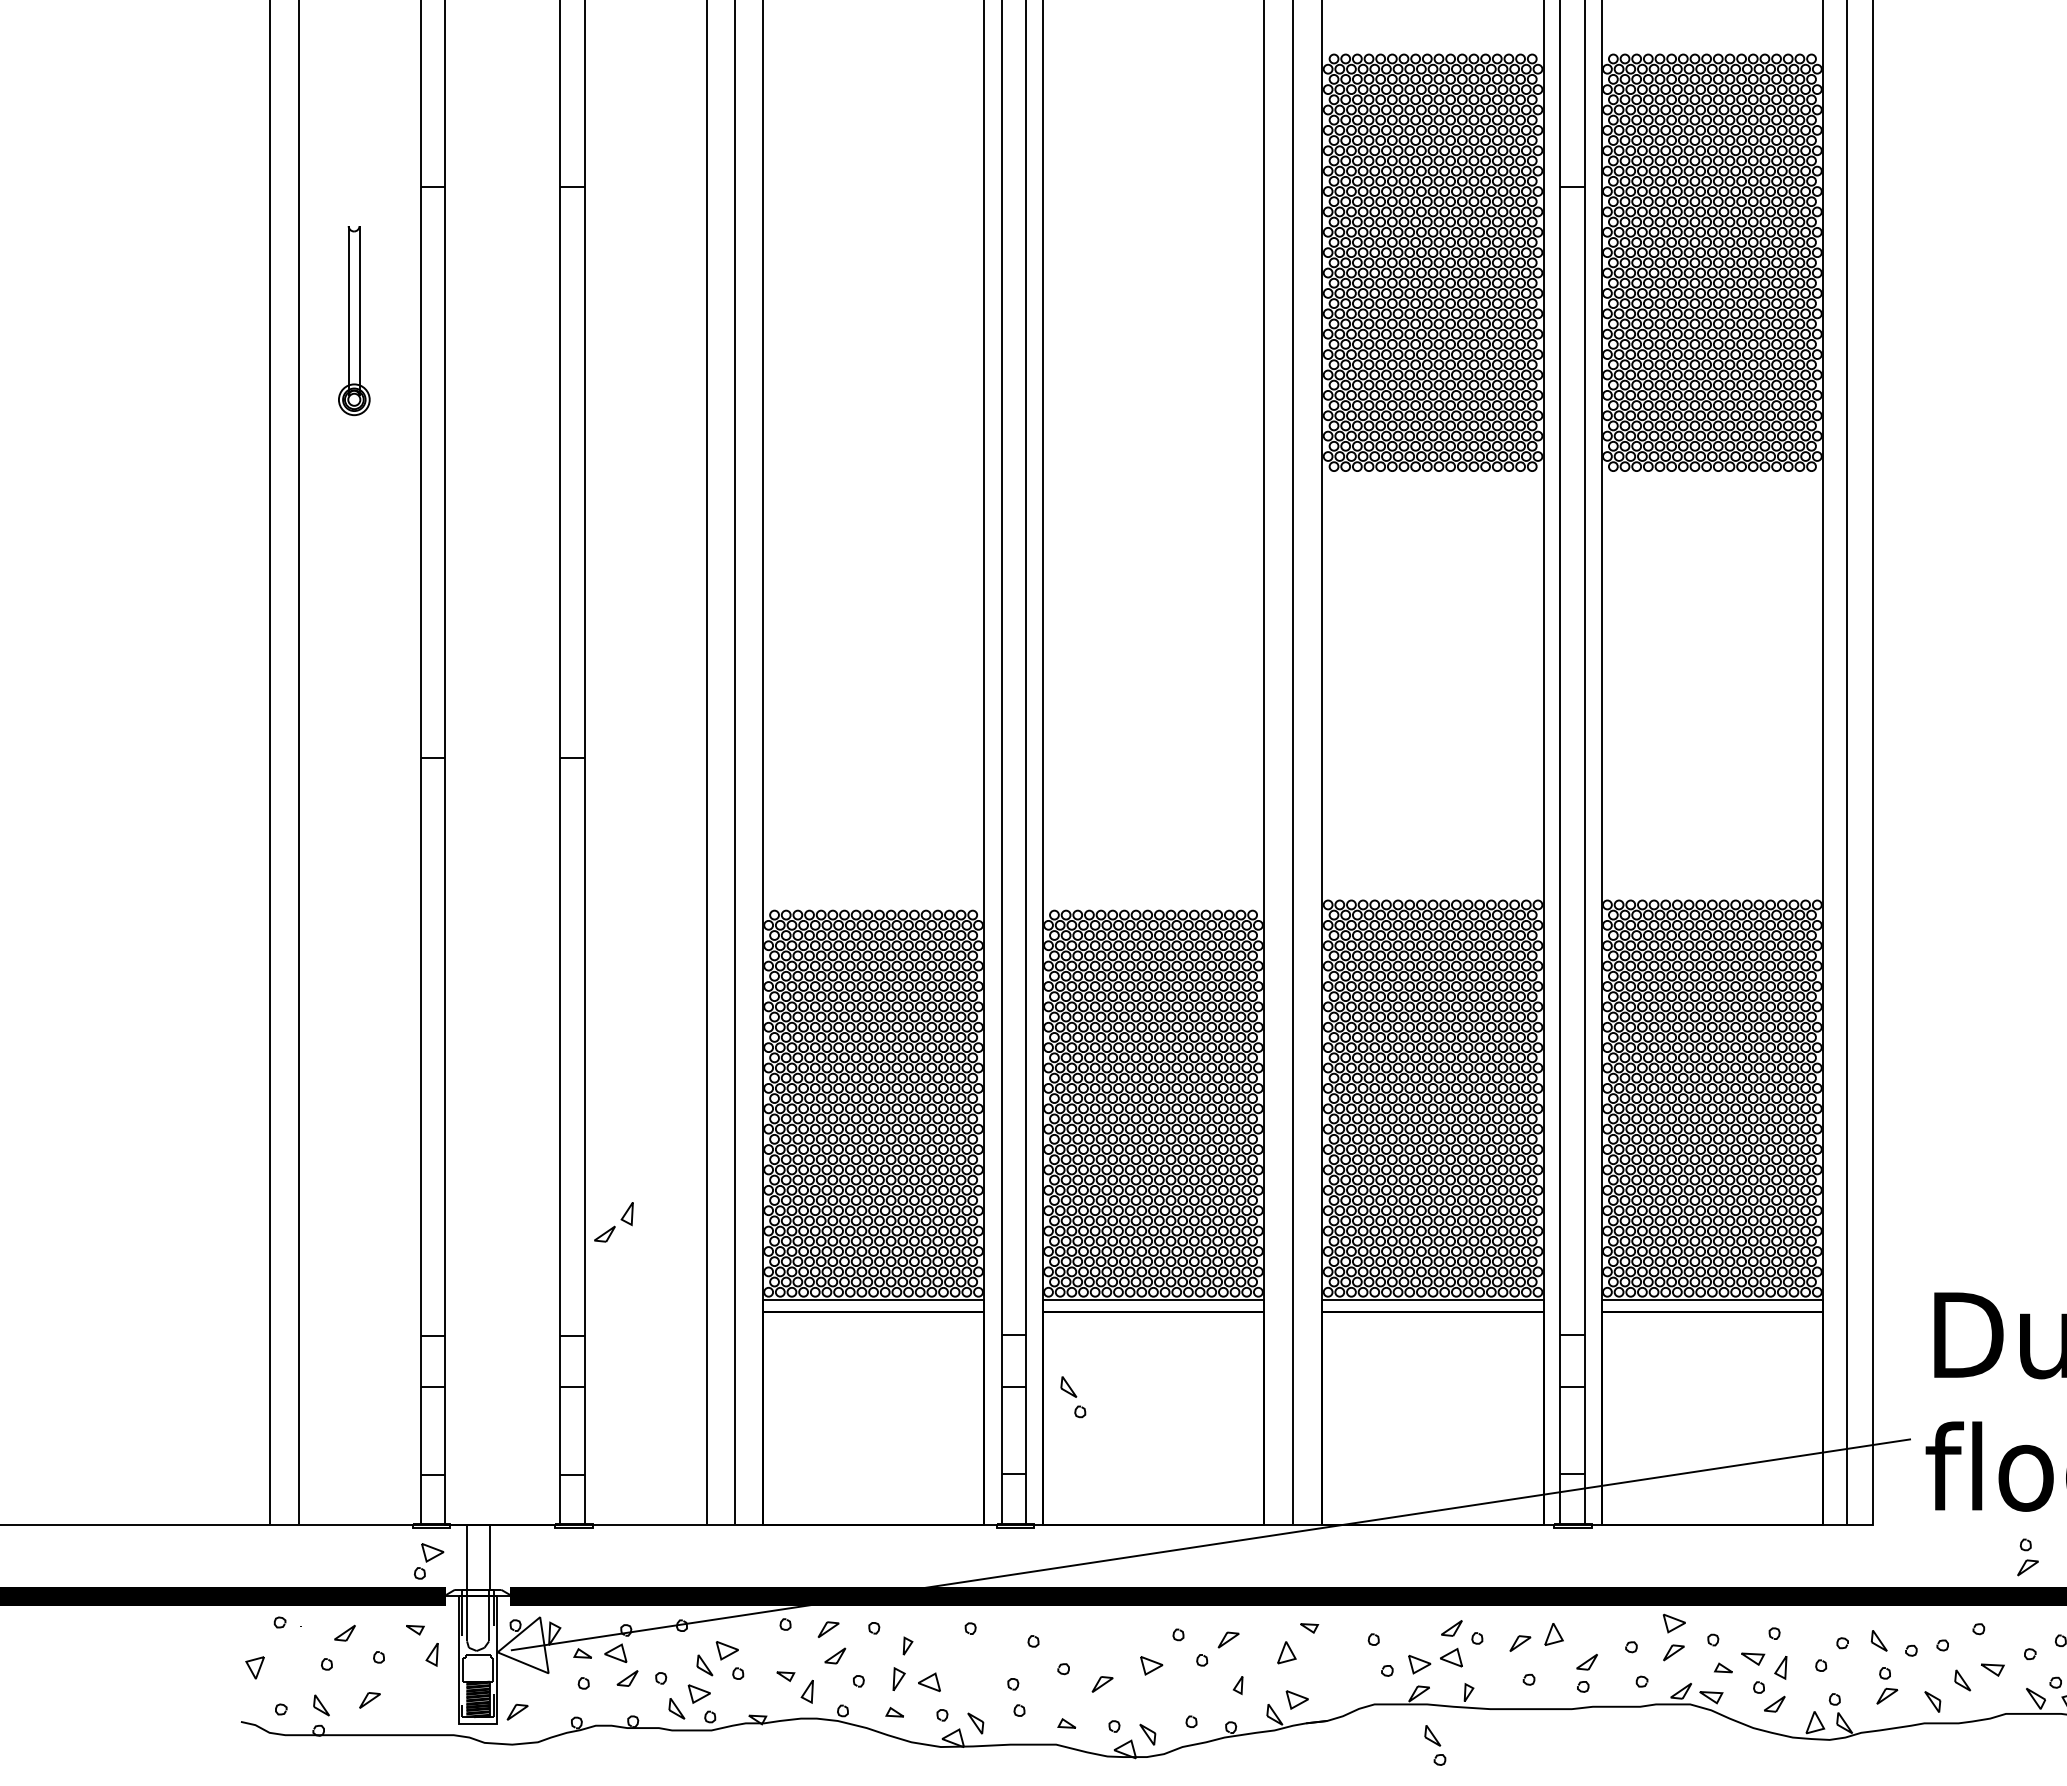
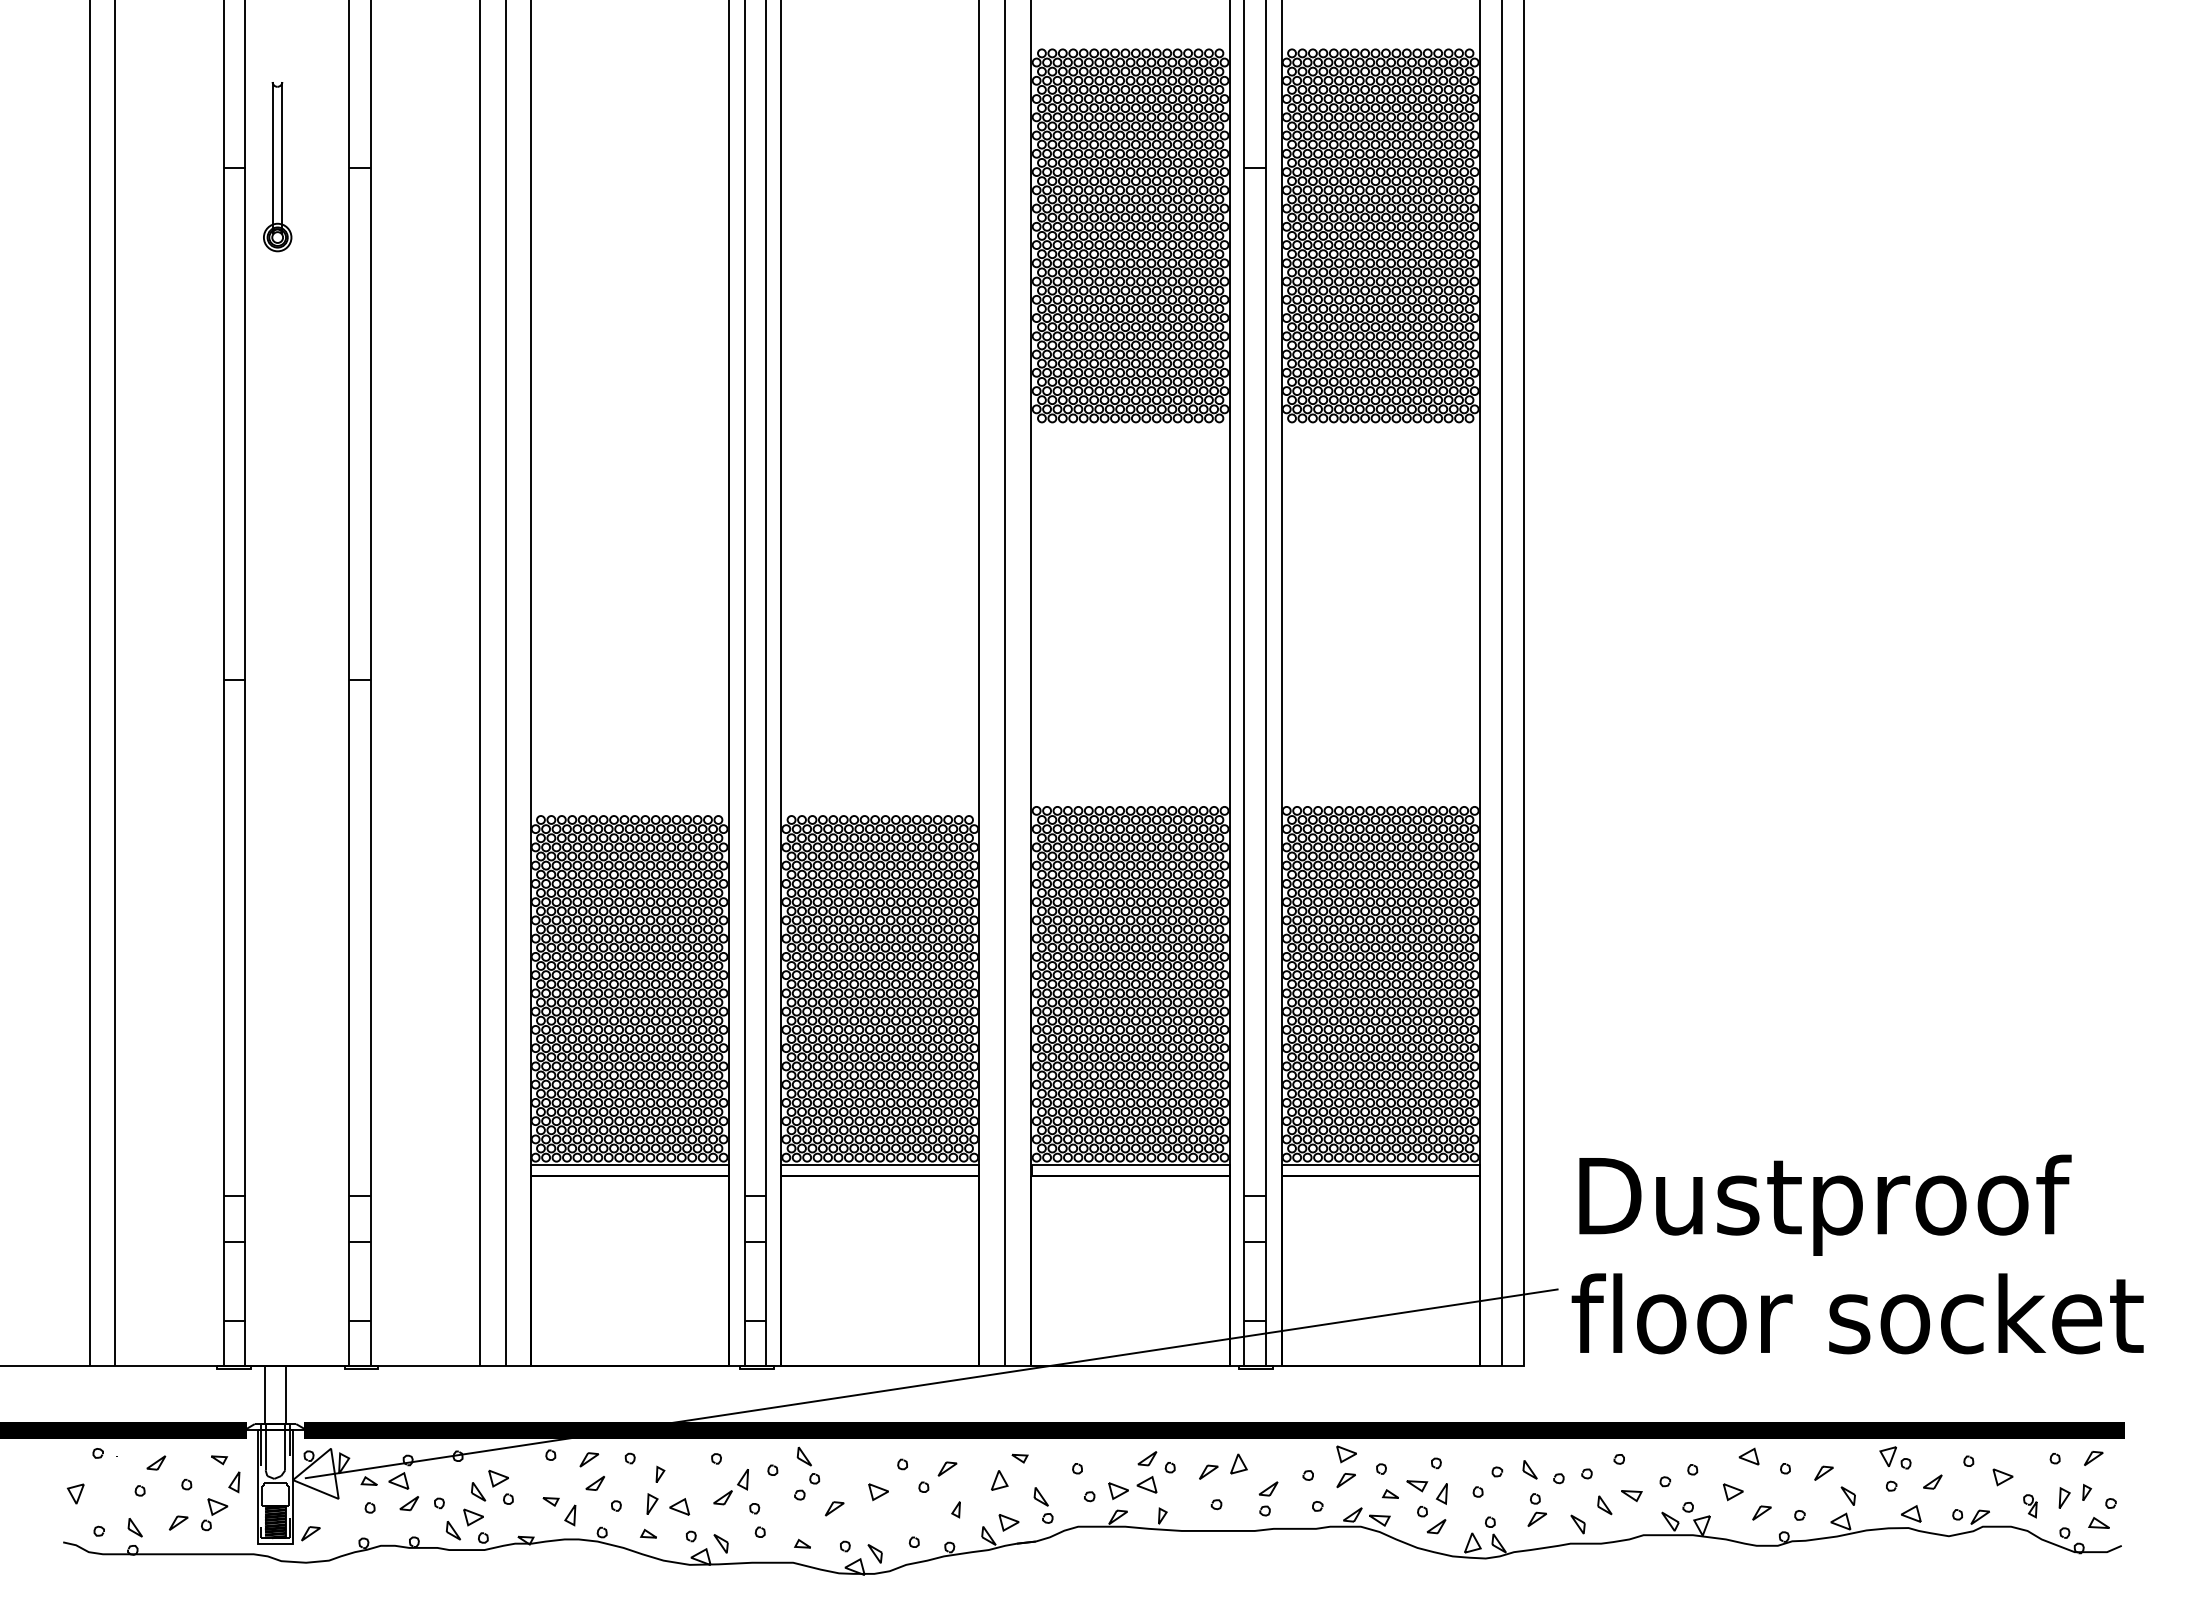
part: (354, 321) -> (277, 167), moved
part: (613, 1222) -> (730, 1487), moved
part: (1073, 1397) -> (808, 1465), moved
part: (2027, 1556) -> (1662, 1394), removed
part: (428, 1561) -> (214, 1514), moved
part: (1435, 1745) -> (1043, 1505), moved

